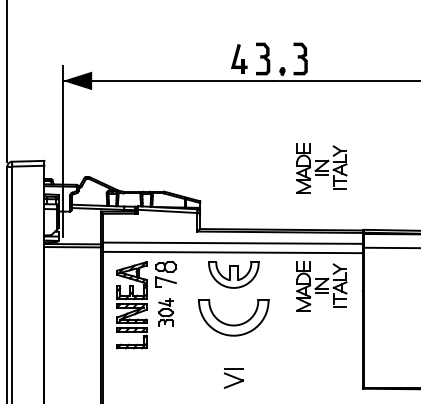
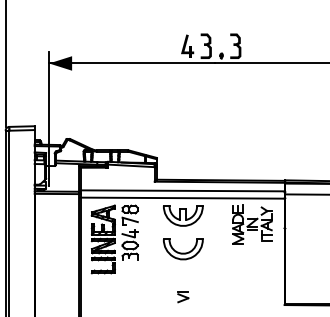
part: (321, 168) -> (252, 132), removed
part: (165, 312) -> (129, 245), size x1.43
part: (233, 317) -> (183, 249), size x0.71
part: (233, 378) -> (183, 297), size x0.71

